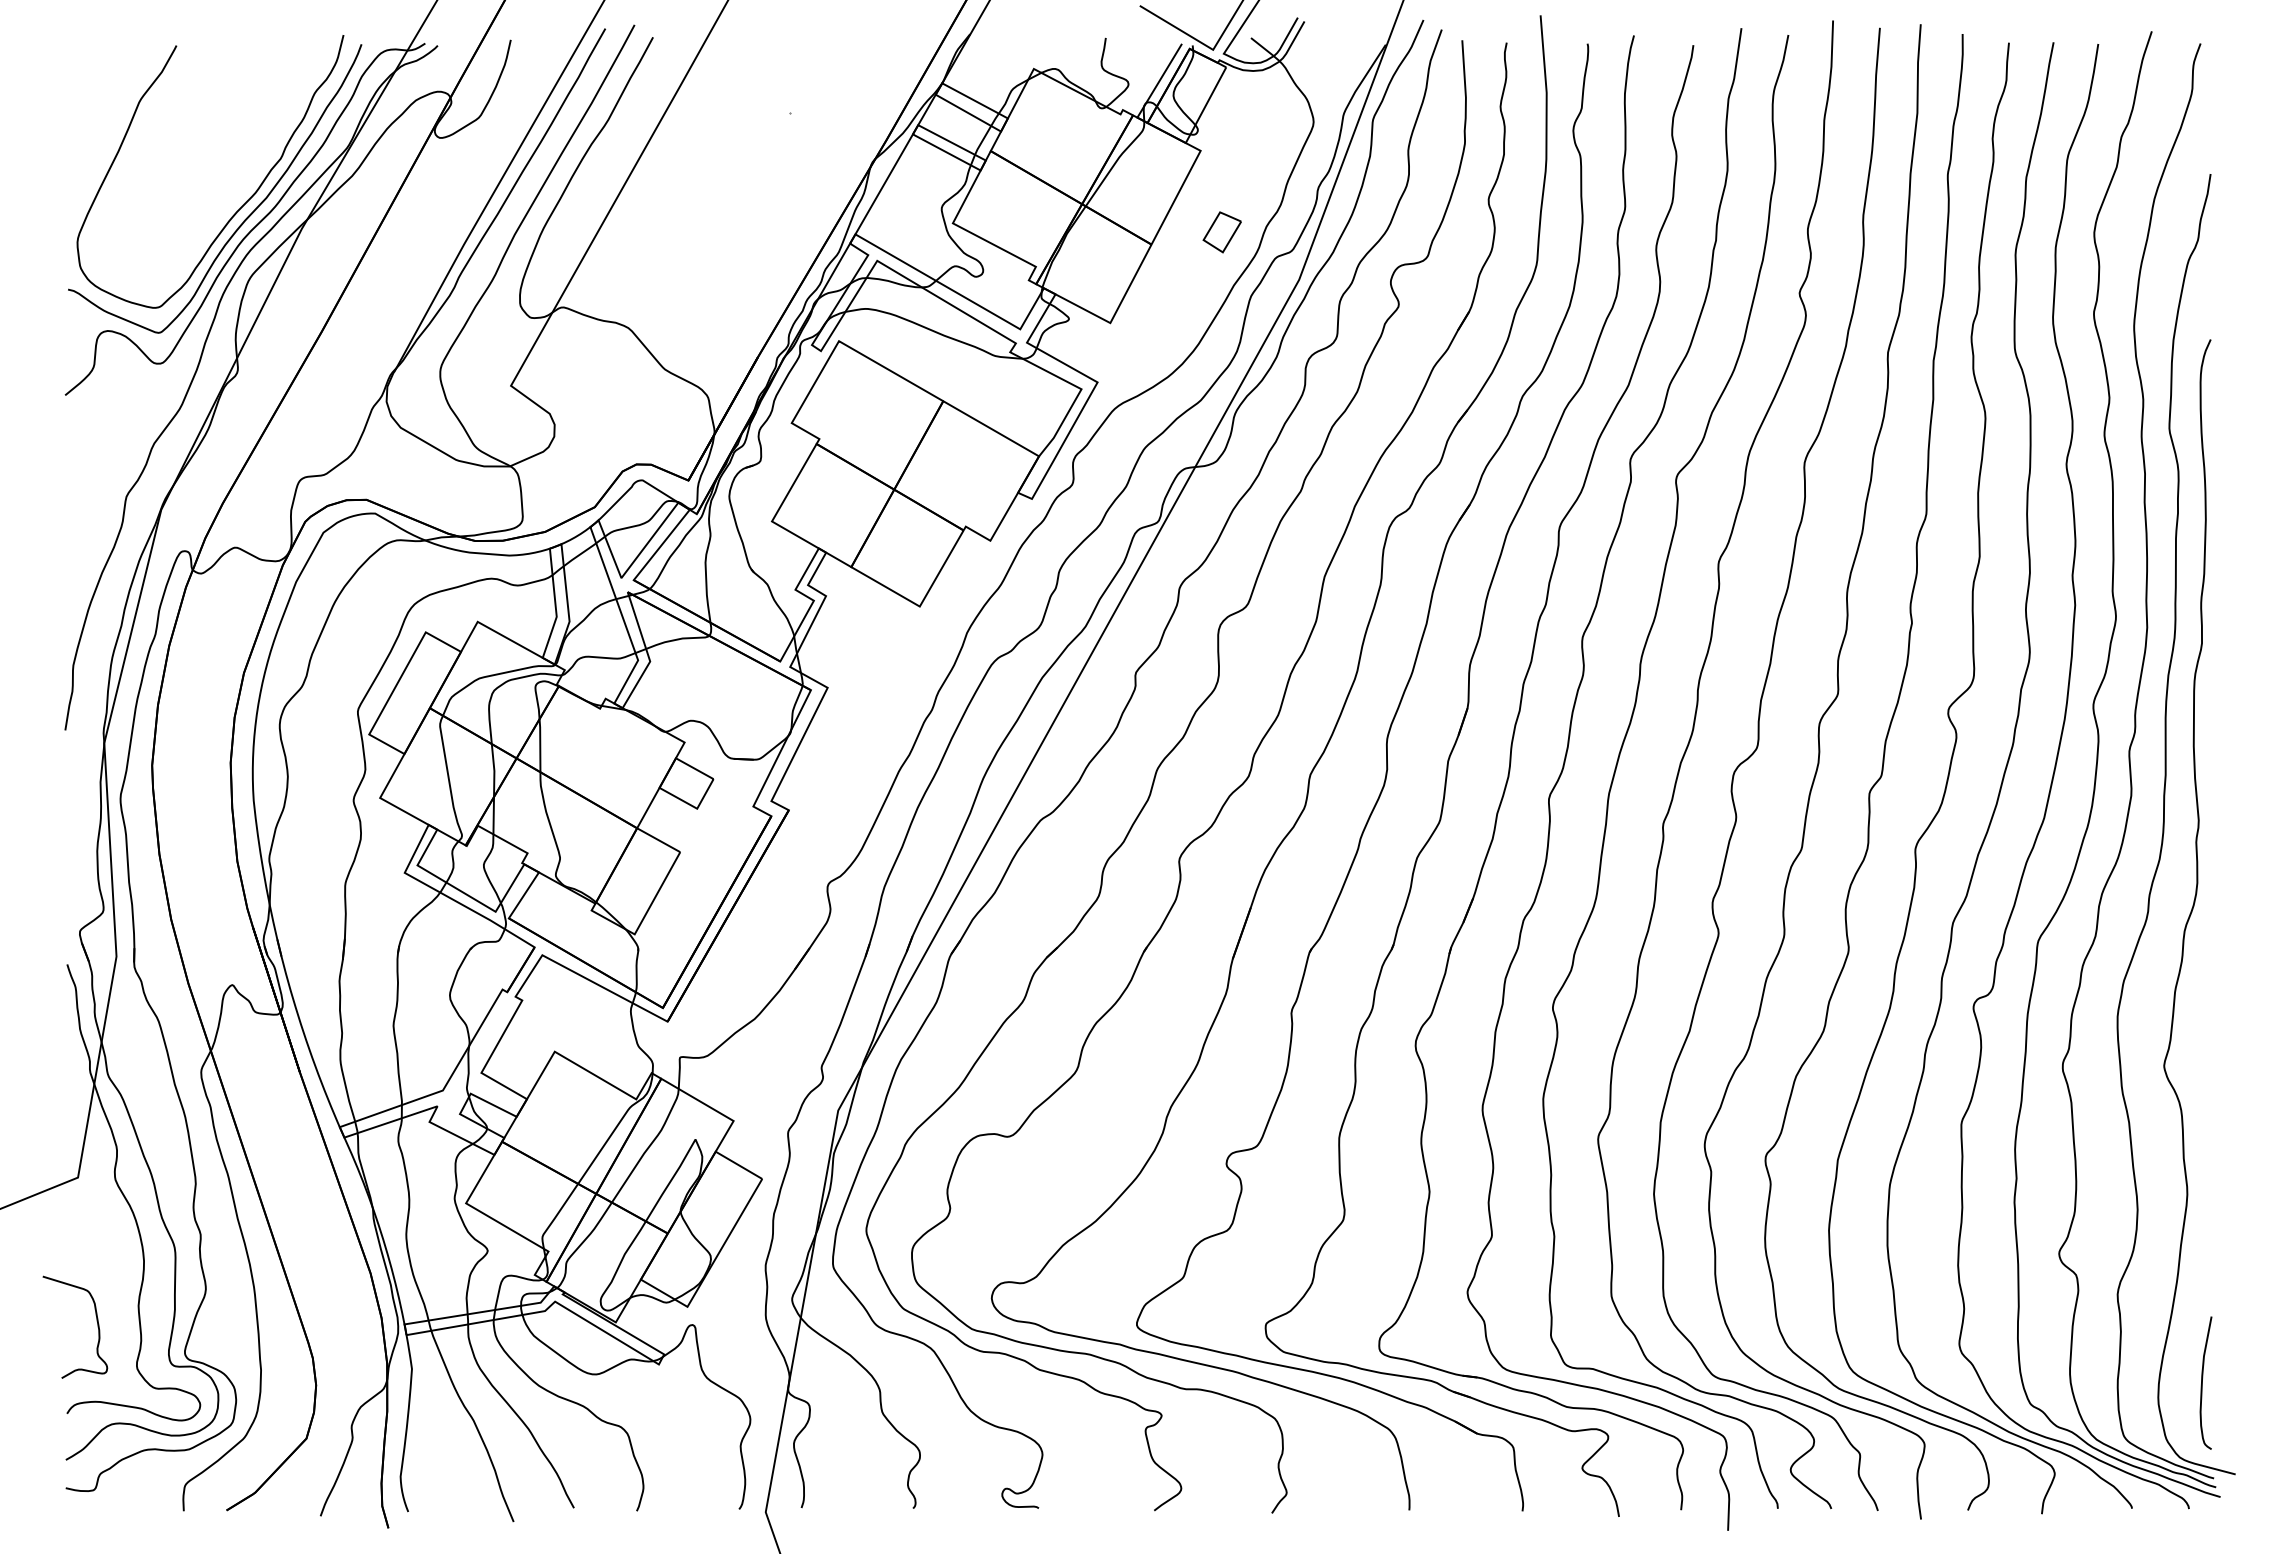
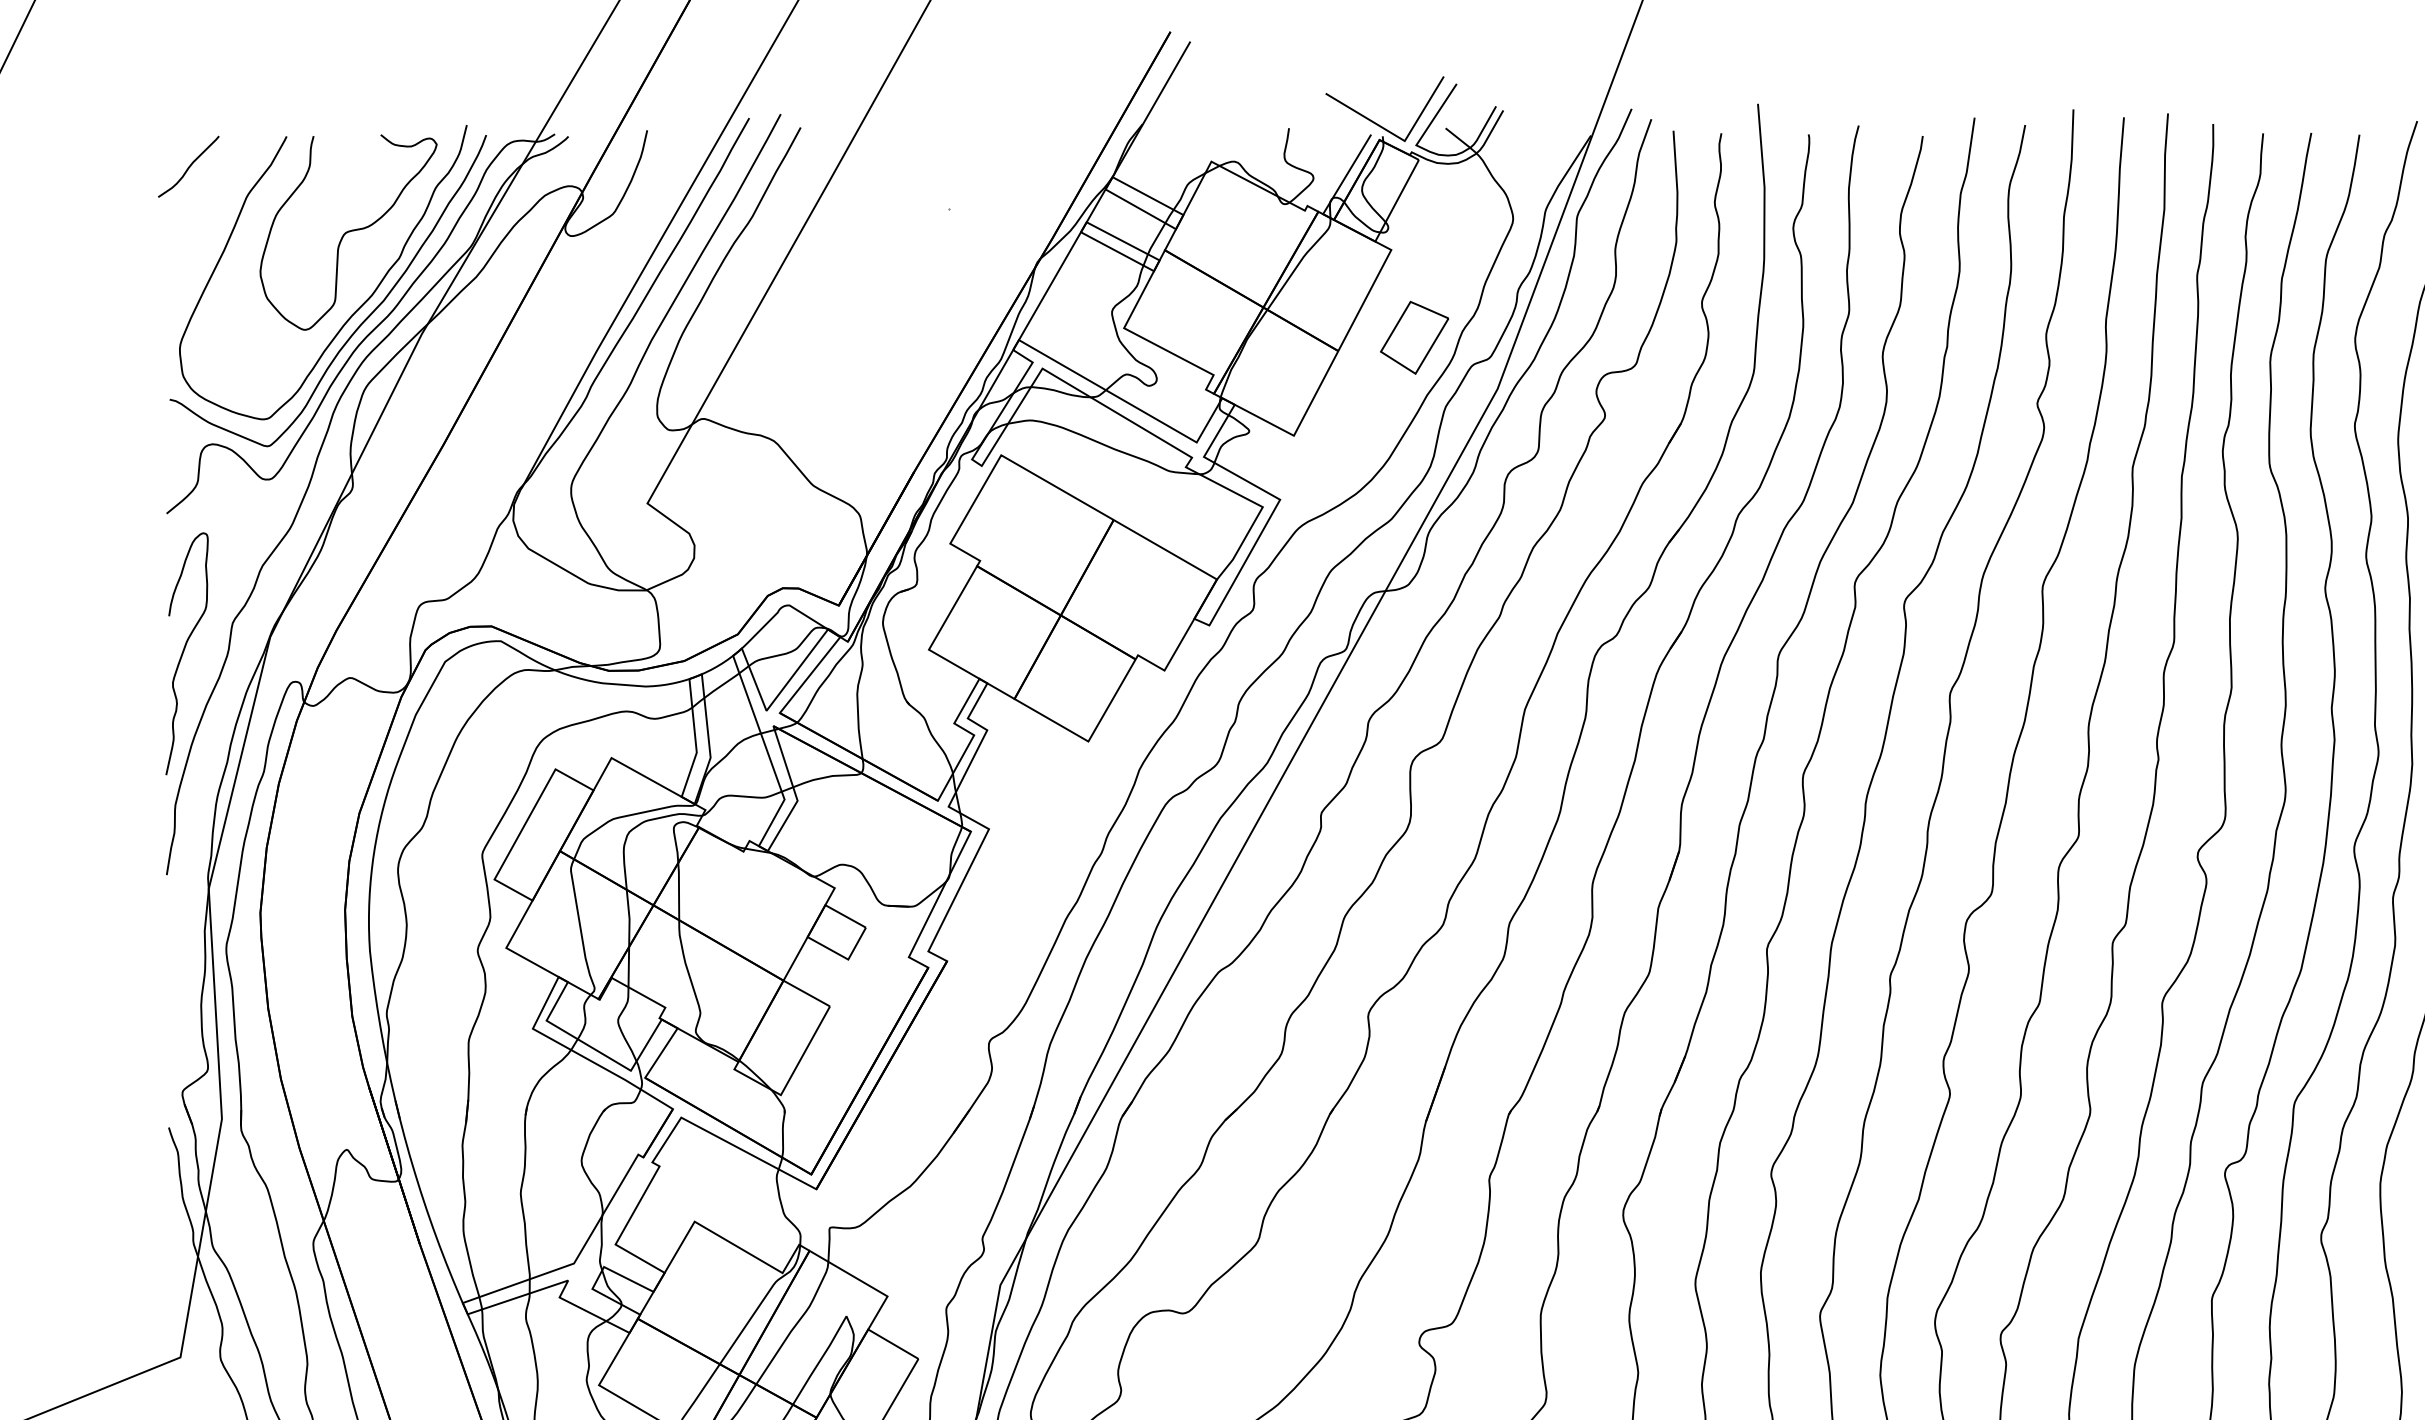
curve: (85, 73) -> (188, 166), added
curve: (233, 134) -> (348, 232), added
part: (1222, 232) -> (1414, 338), size x1.67
curve: (81, 524) -> (184, 653), added

